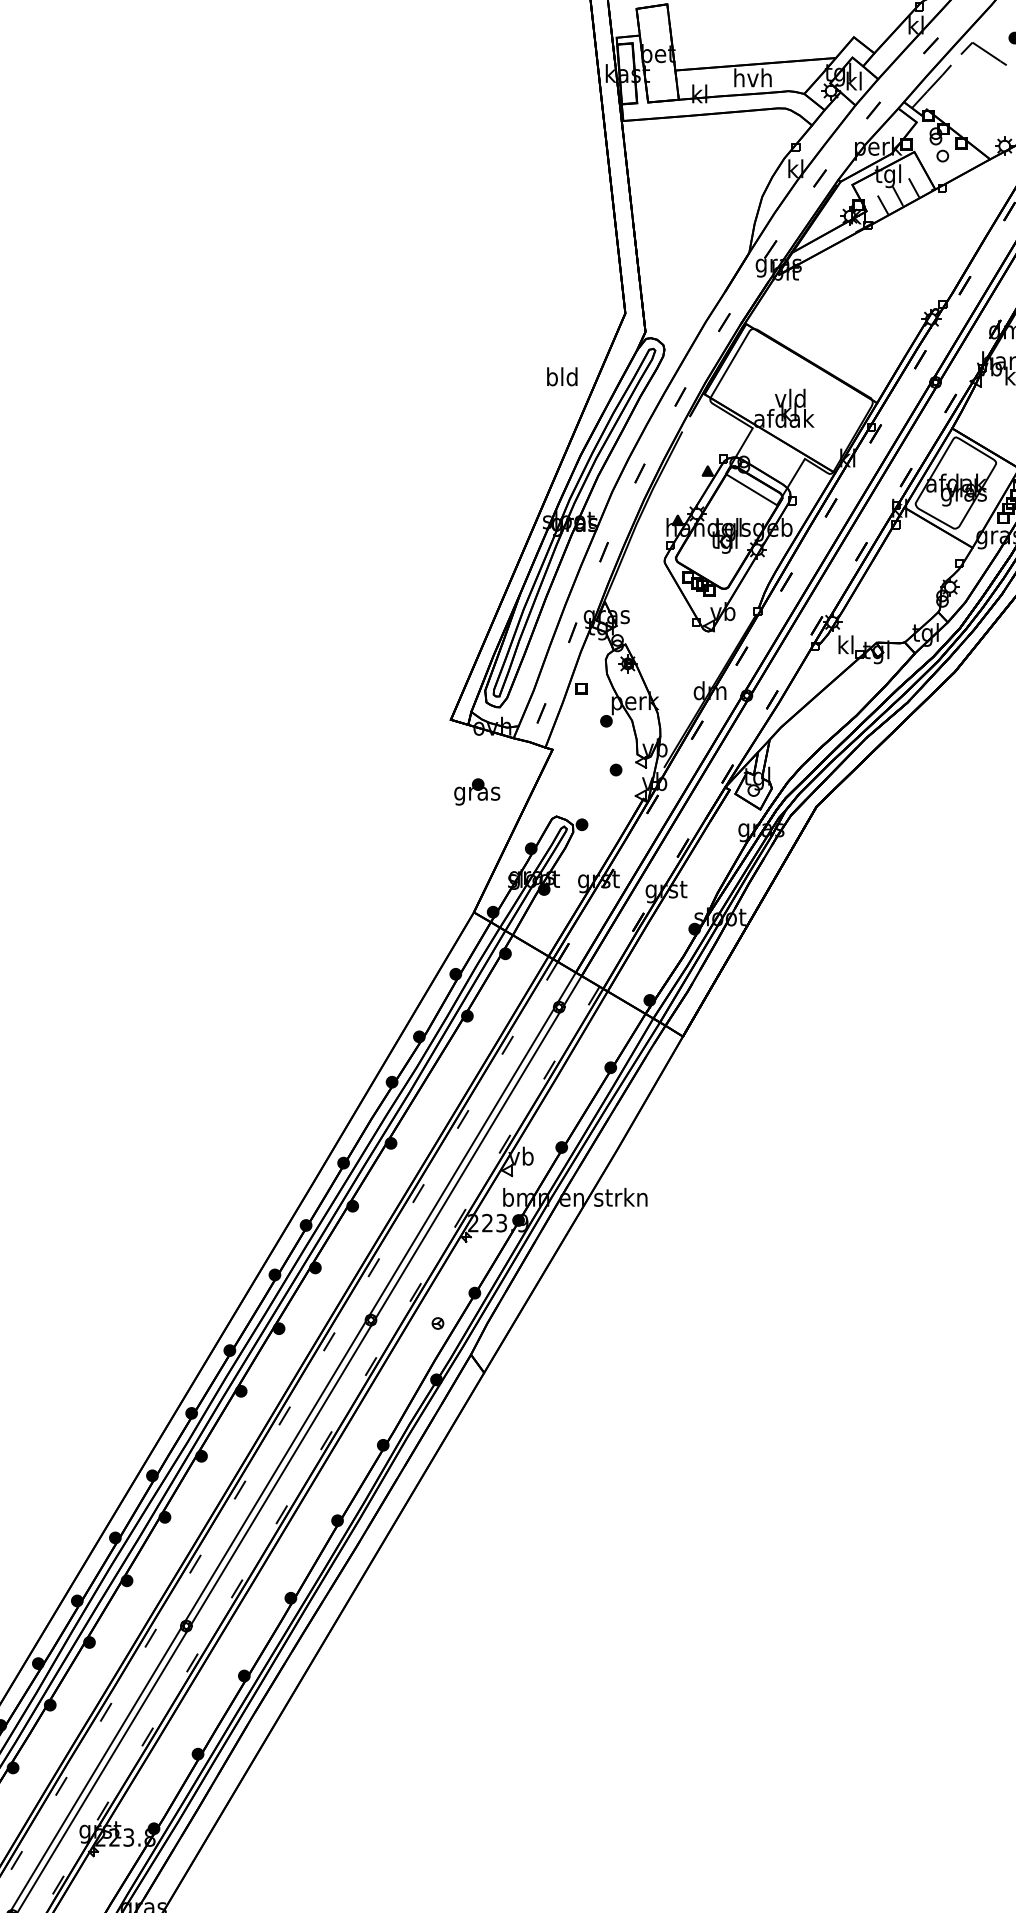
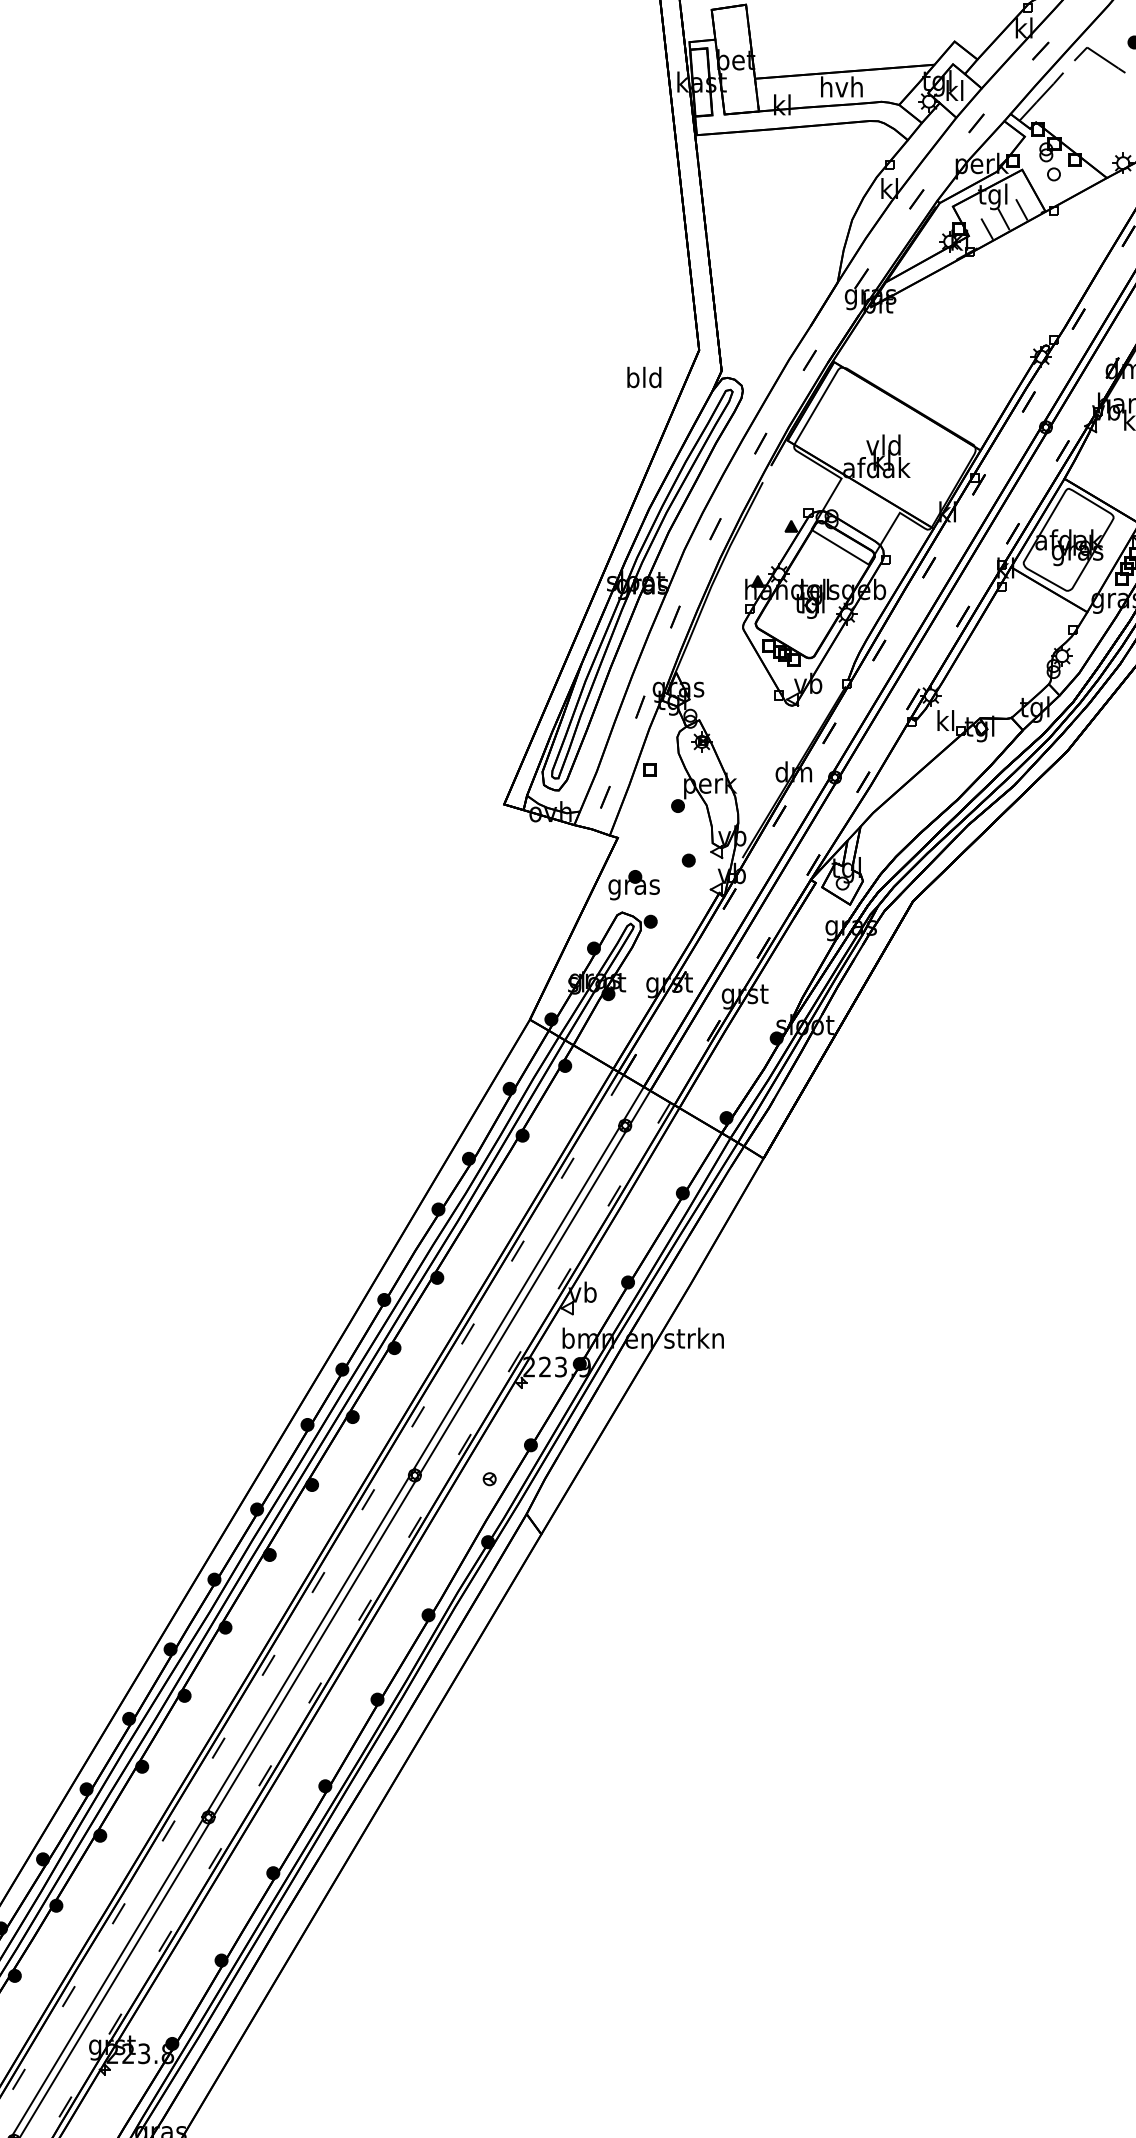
text: (562, 376) -> (644, 377), moved
part: (477, 791) -> (634, 884), moved

